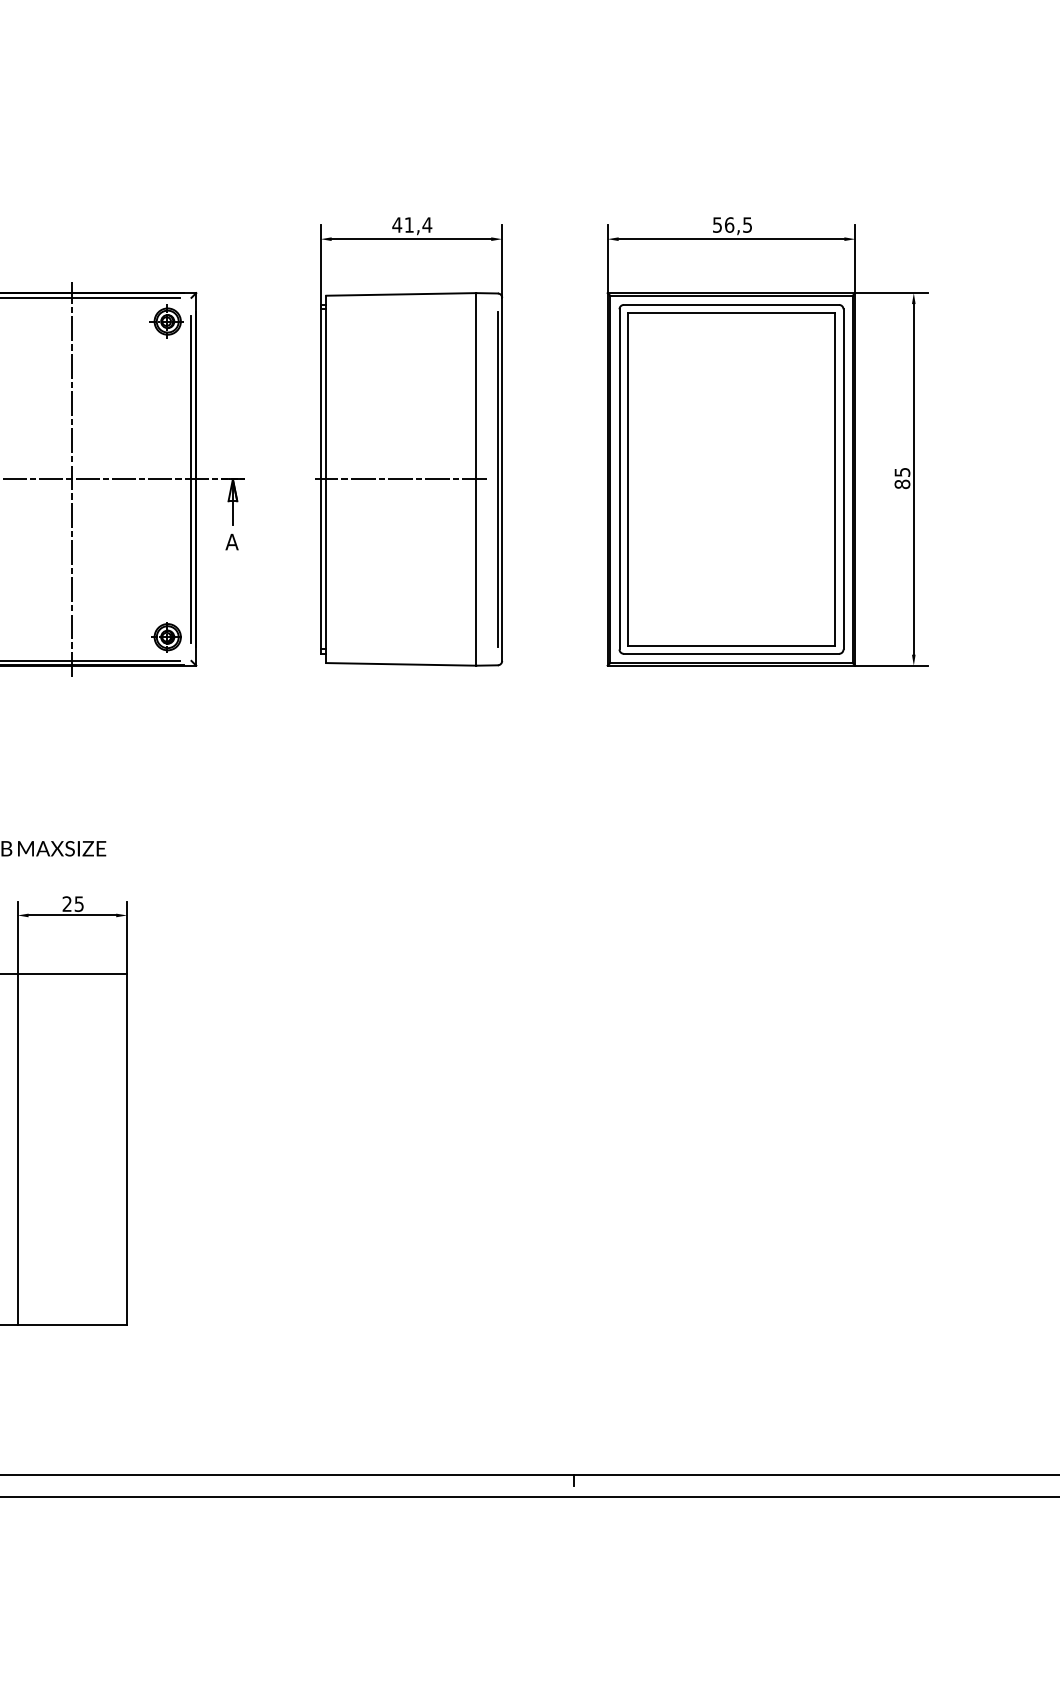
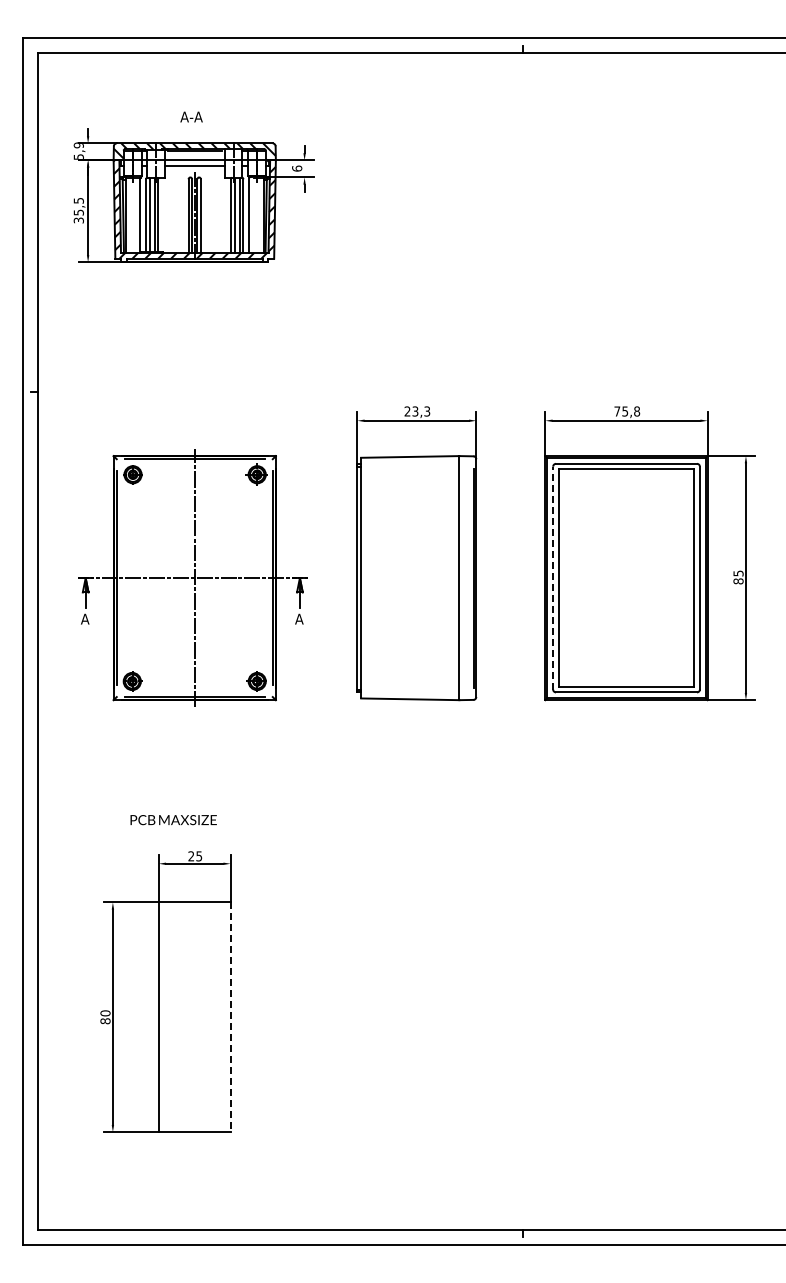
text: (412, 225) -> (417, 411), 41,4 -> 23,3
text: (732, 225) -> (627, 411), 56,5 -> 75,8
line: (620, 478) -> (553, 577), solid -> dashed
line: (400, 479) -> (409, 578), removed
line: (126, 1150) -> (230, 1017), solid -> dashed

